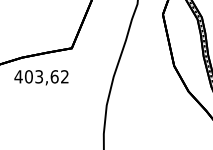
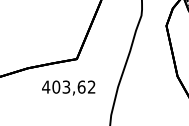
text: (41, 77) -> (68, 87), moved

